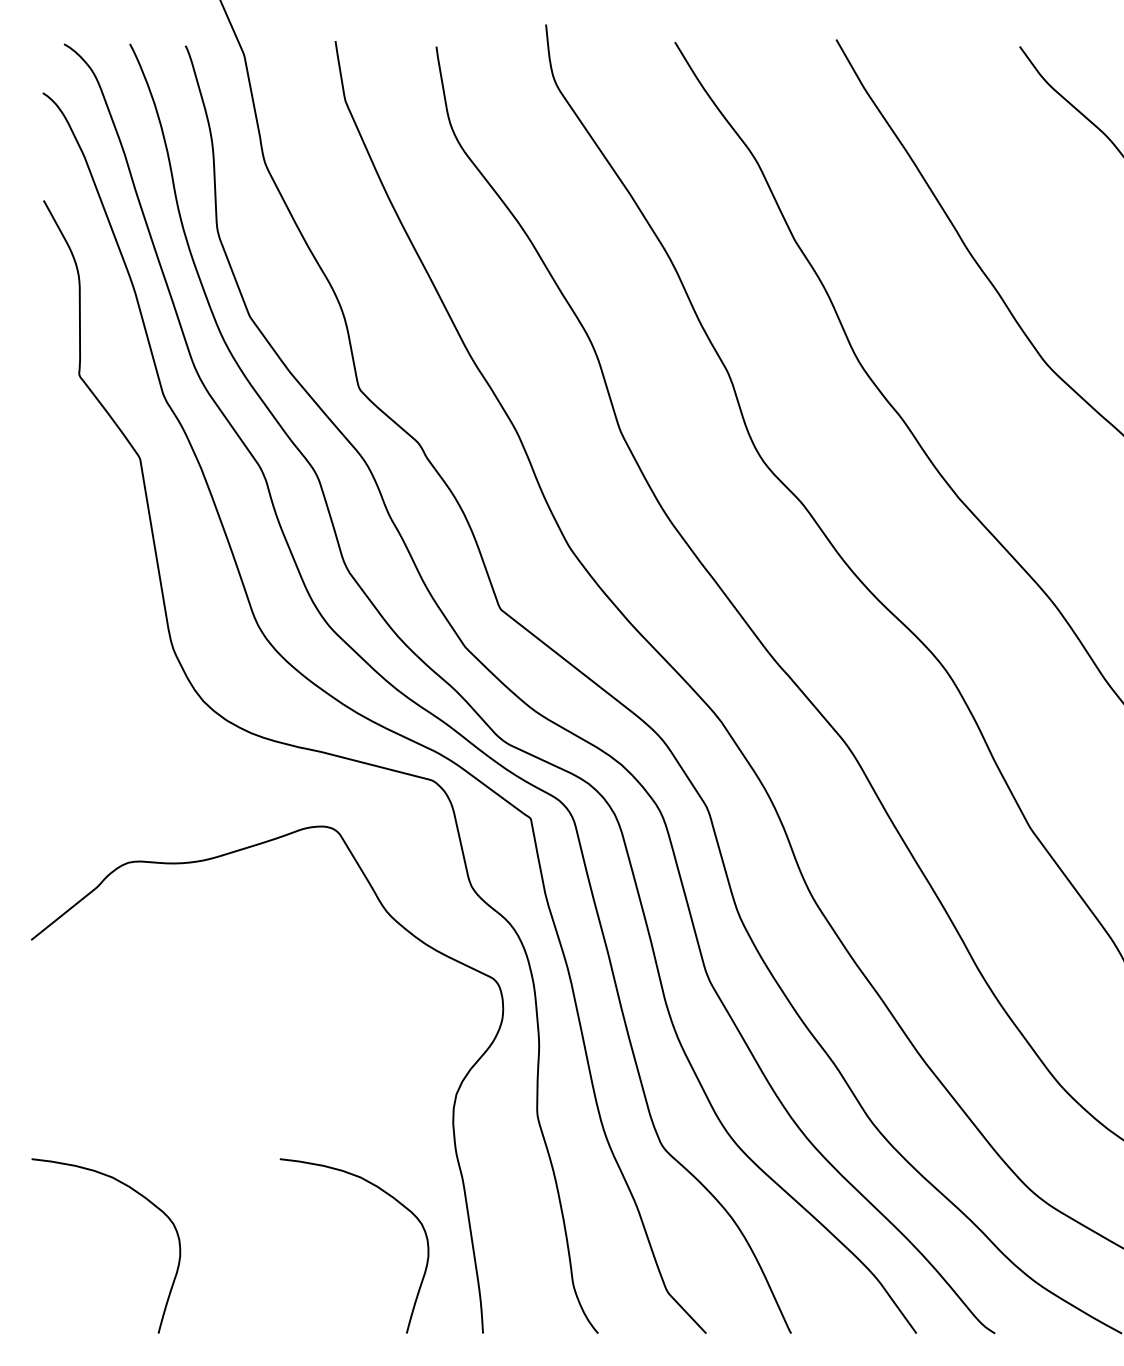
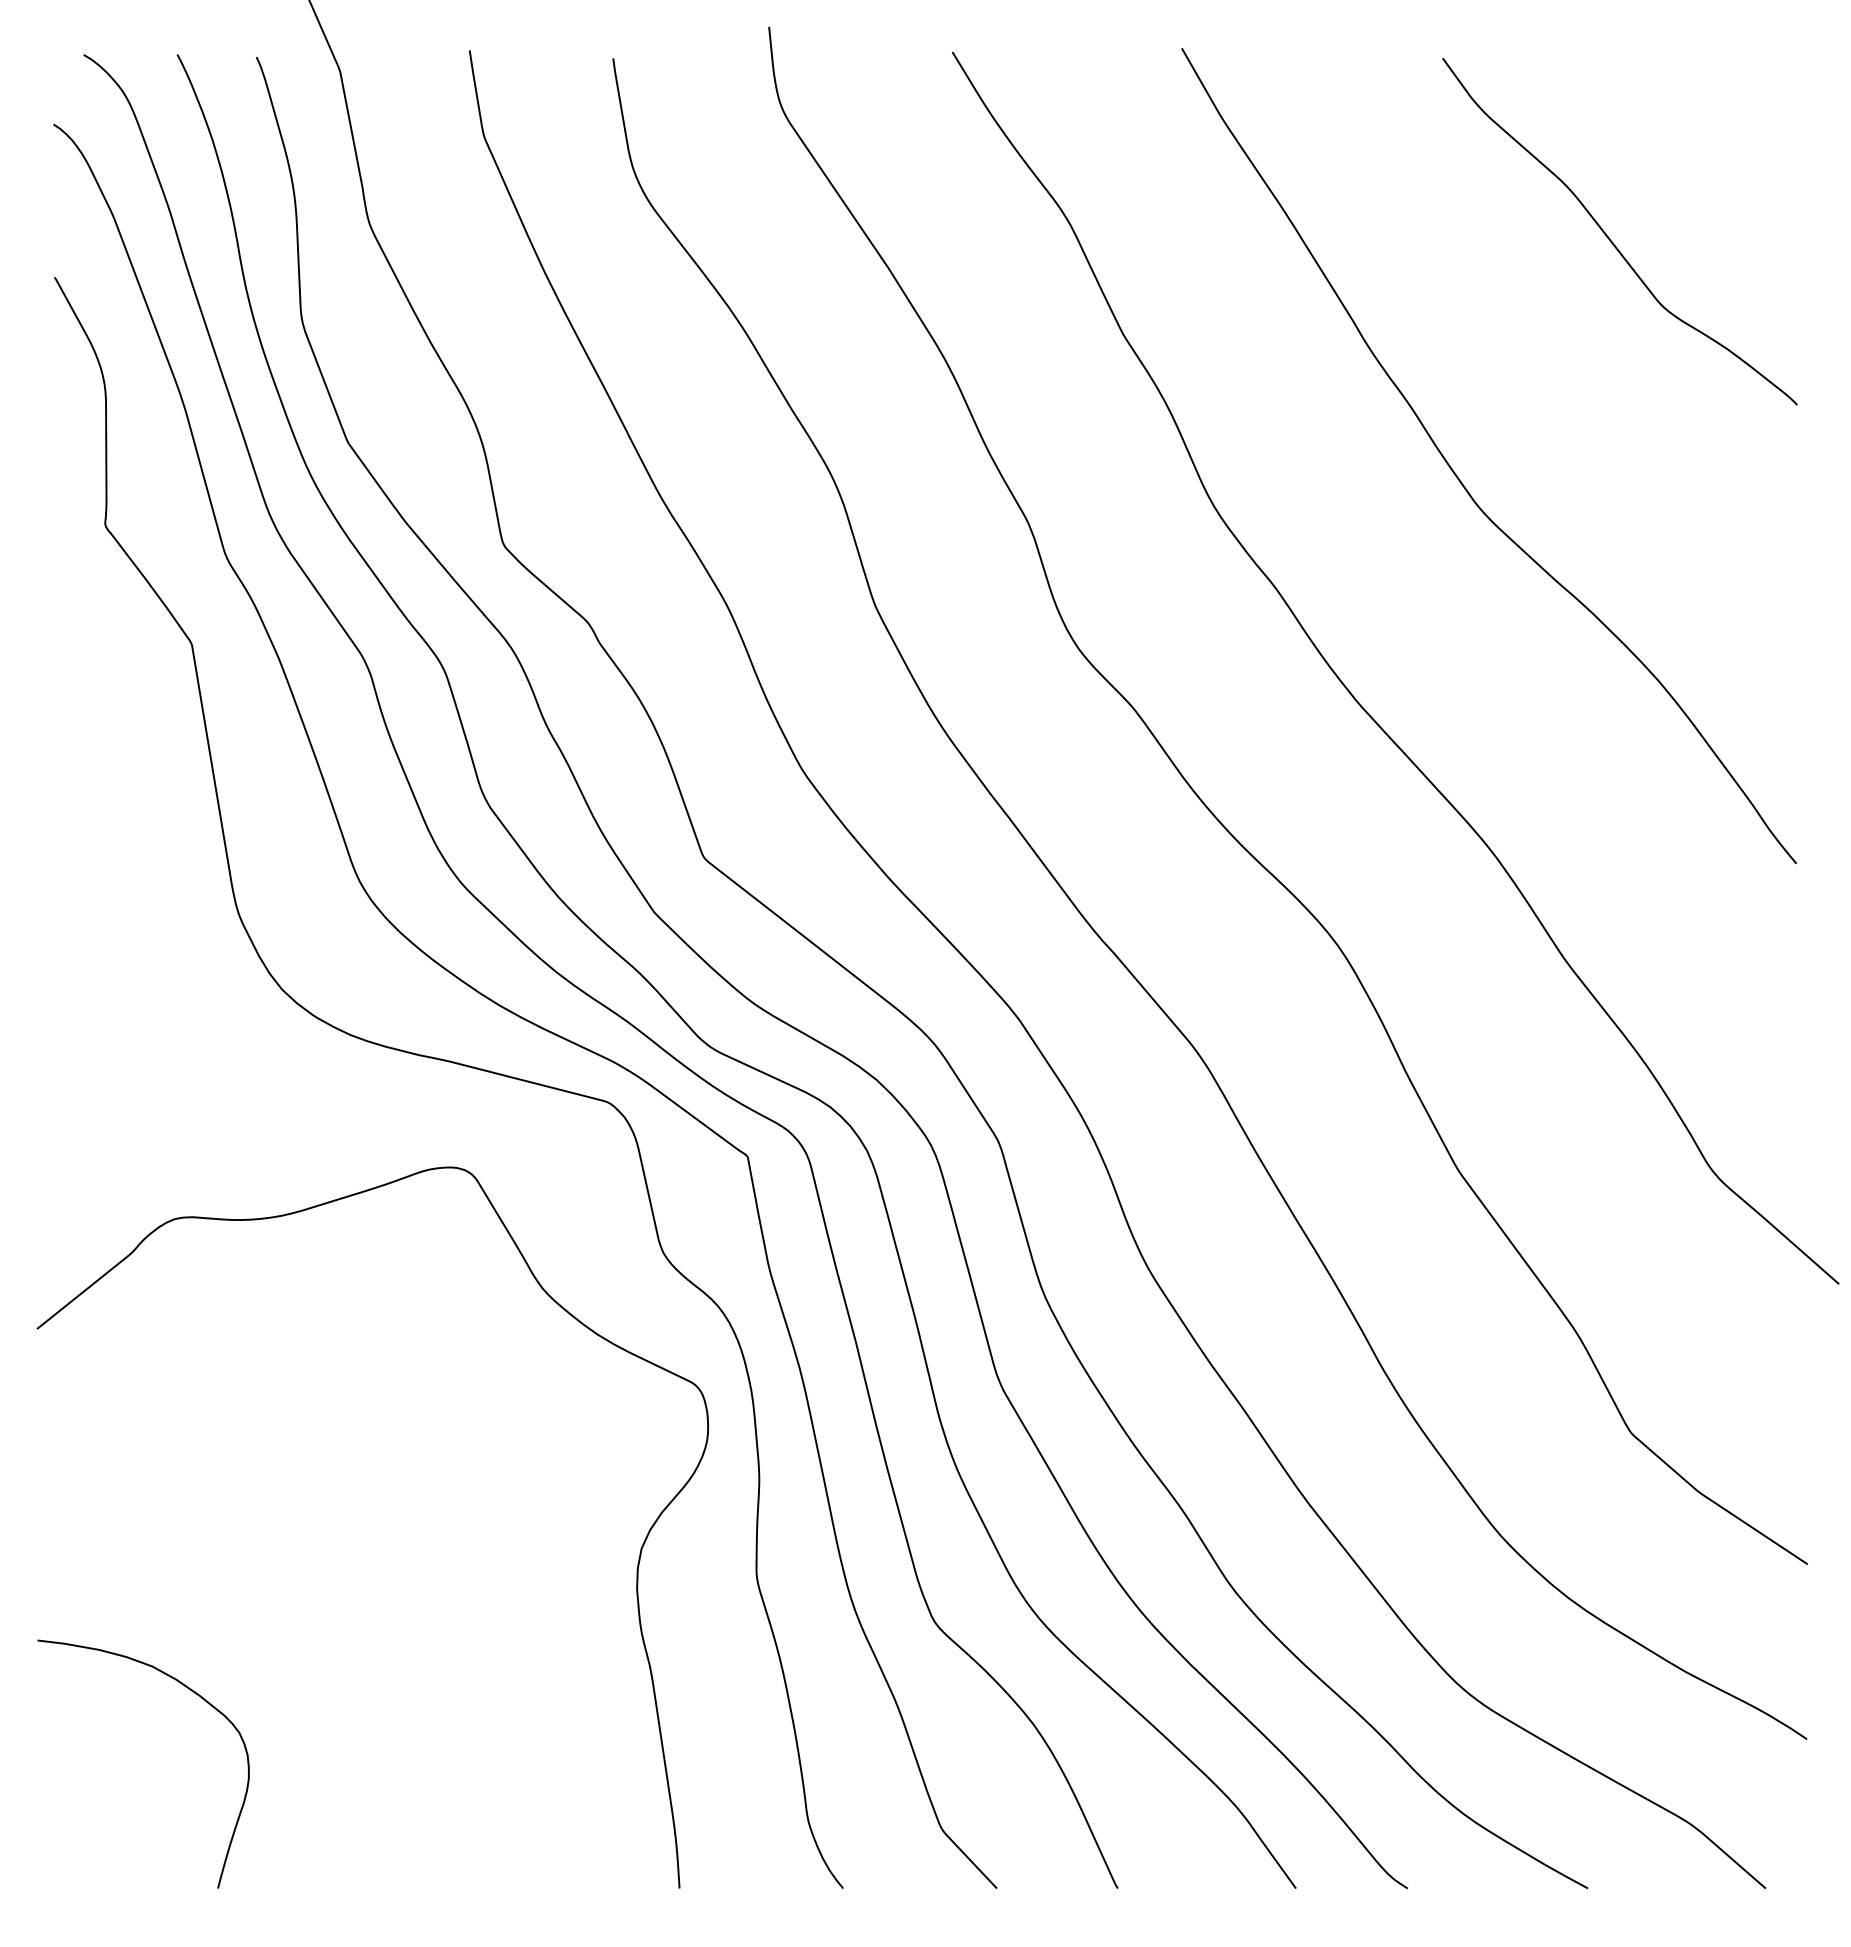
curve: (388, 1195) -> (544, 1691), removed

